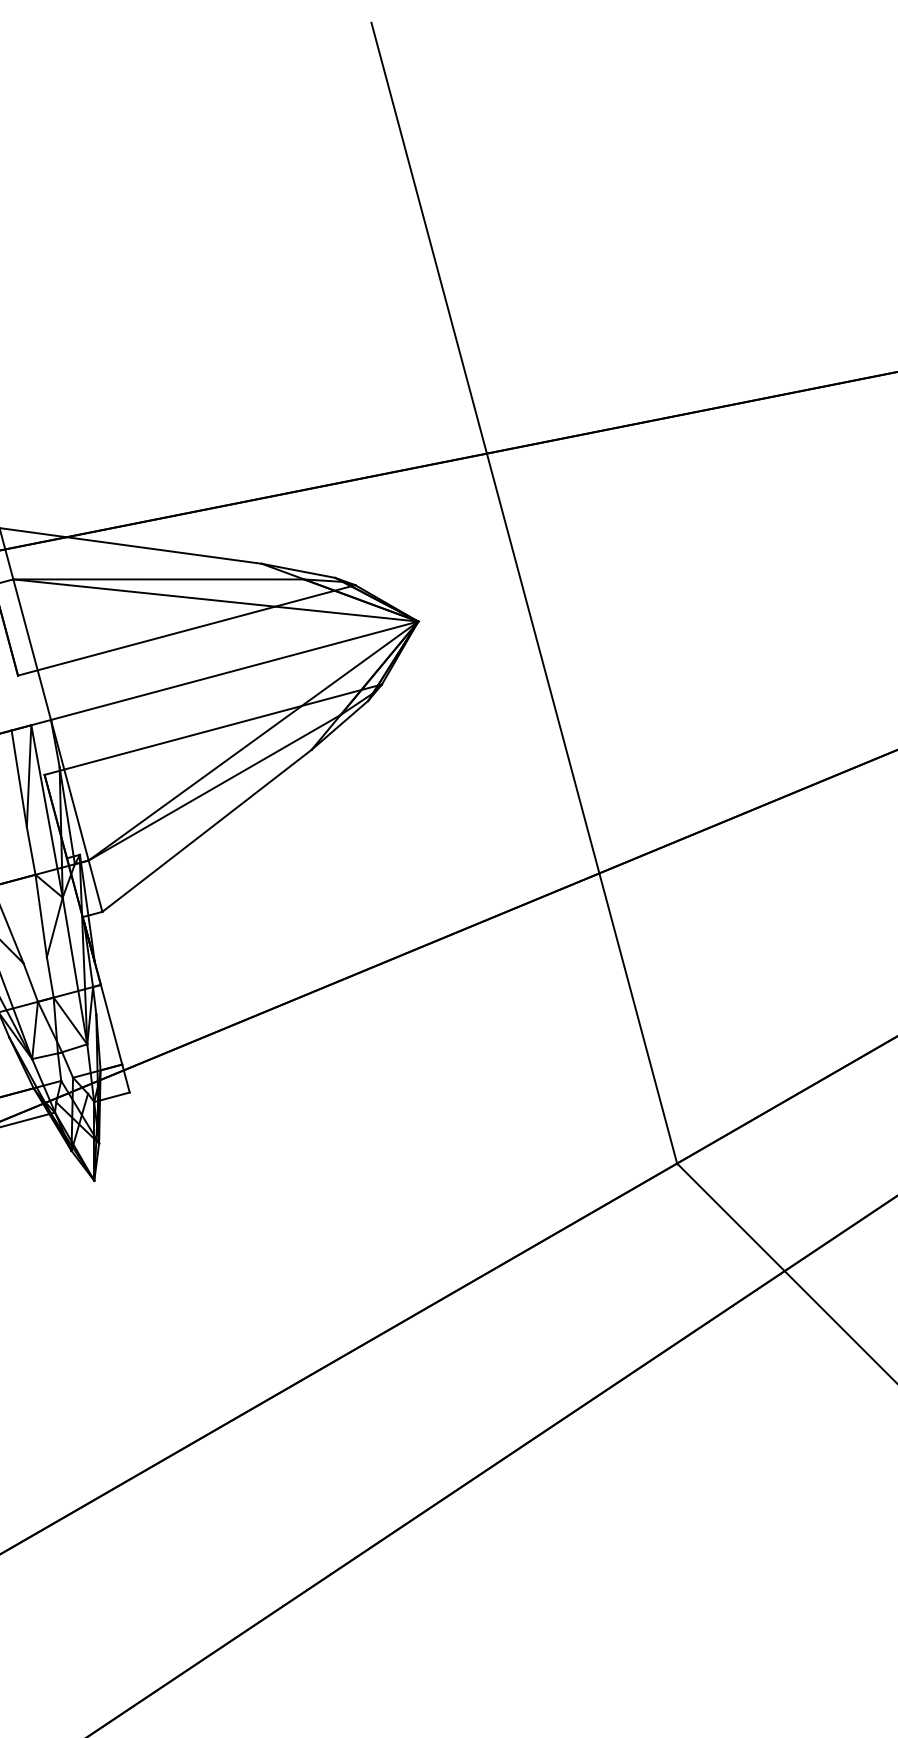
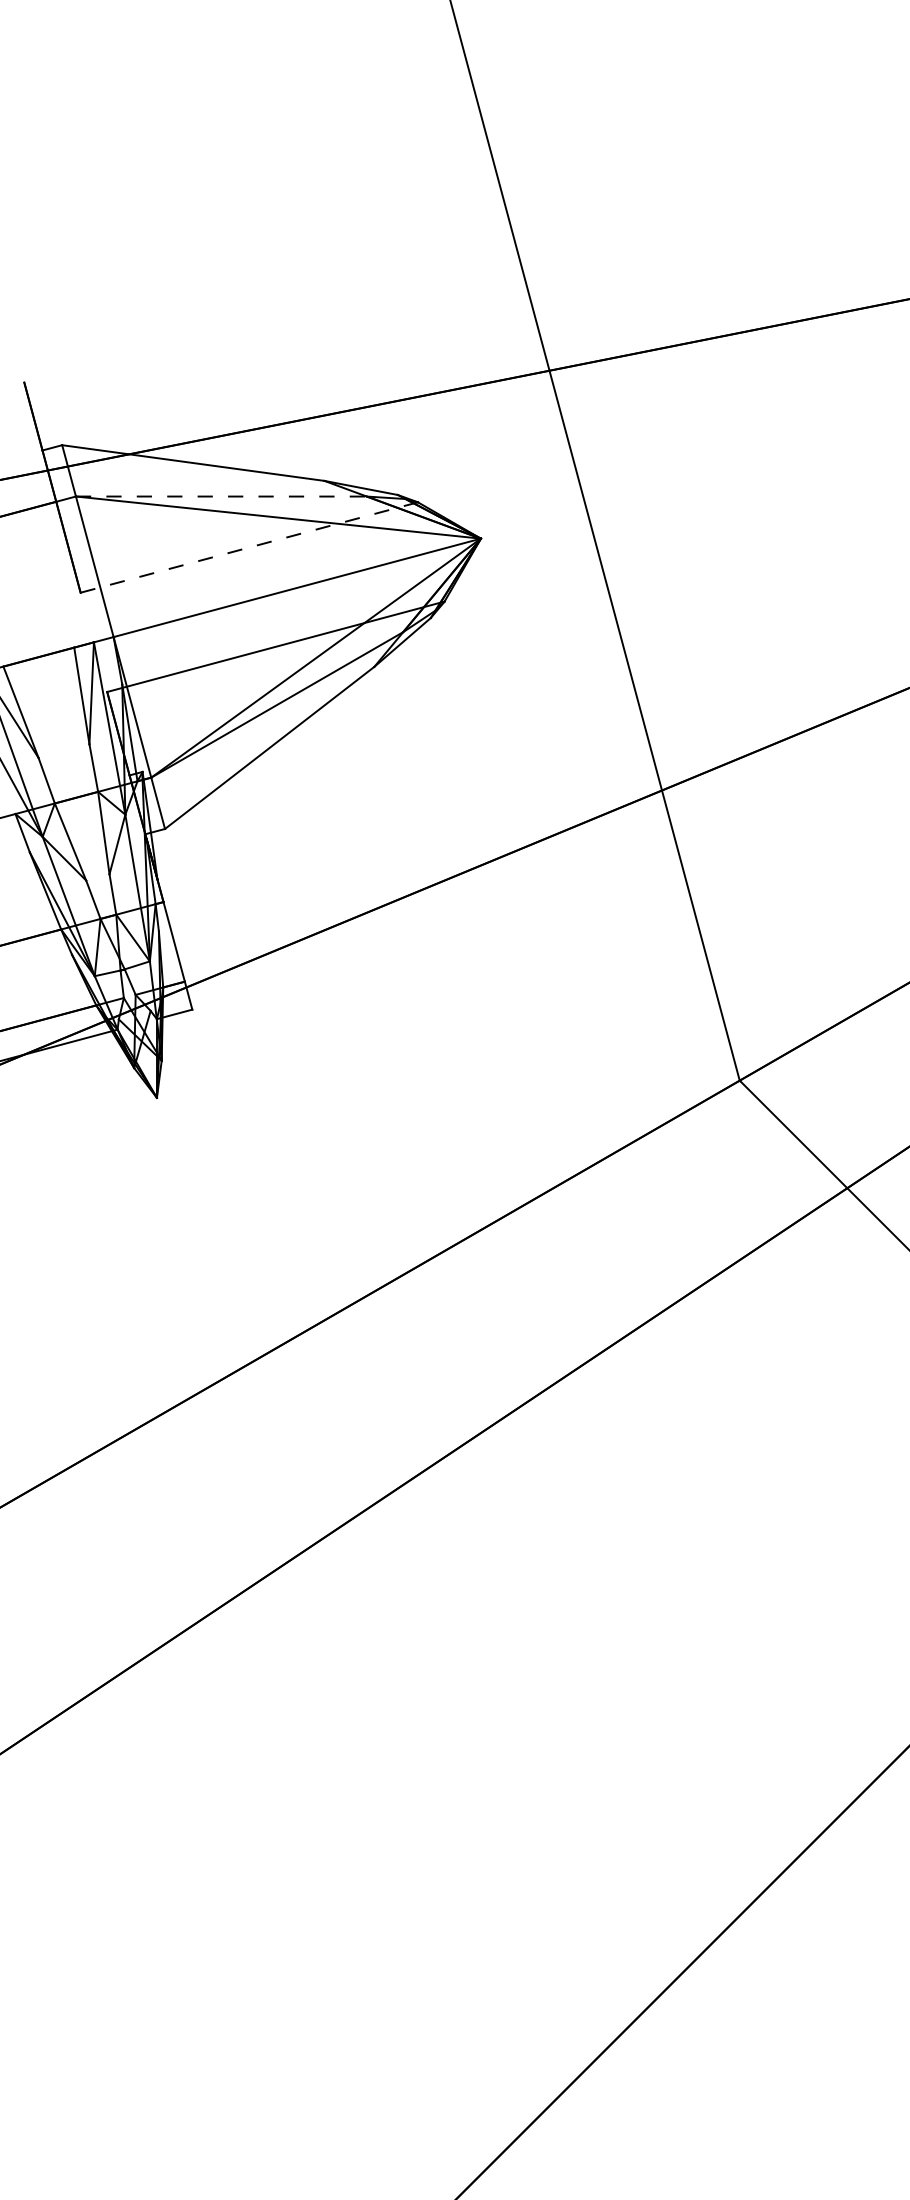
line: (158, 579) -> (221, 496), solid -> dashed
line: (186, 630) -> (249, 547), solid -> dashed

